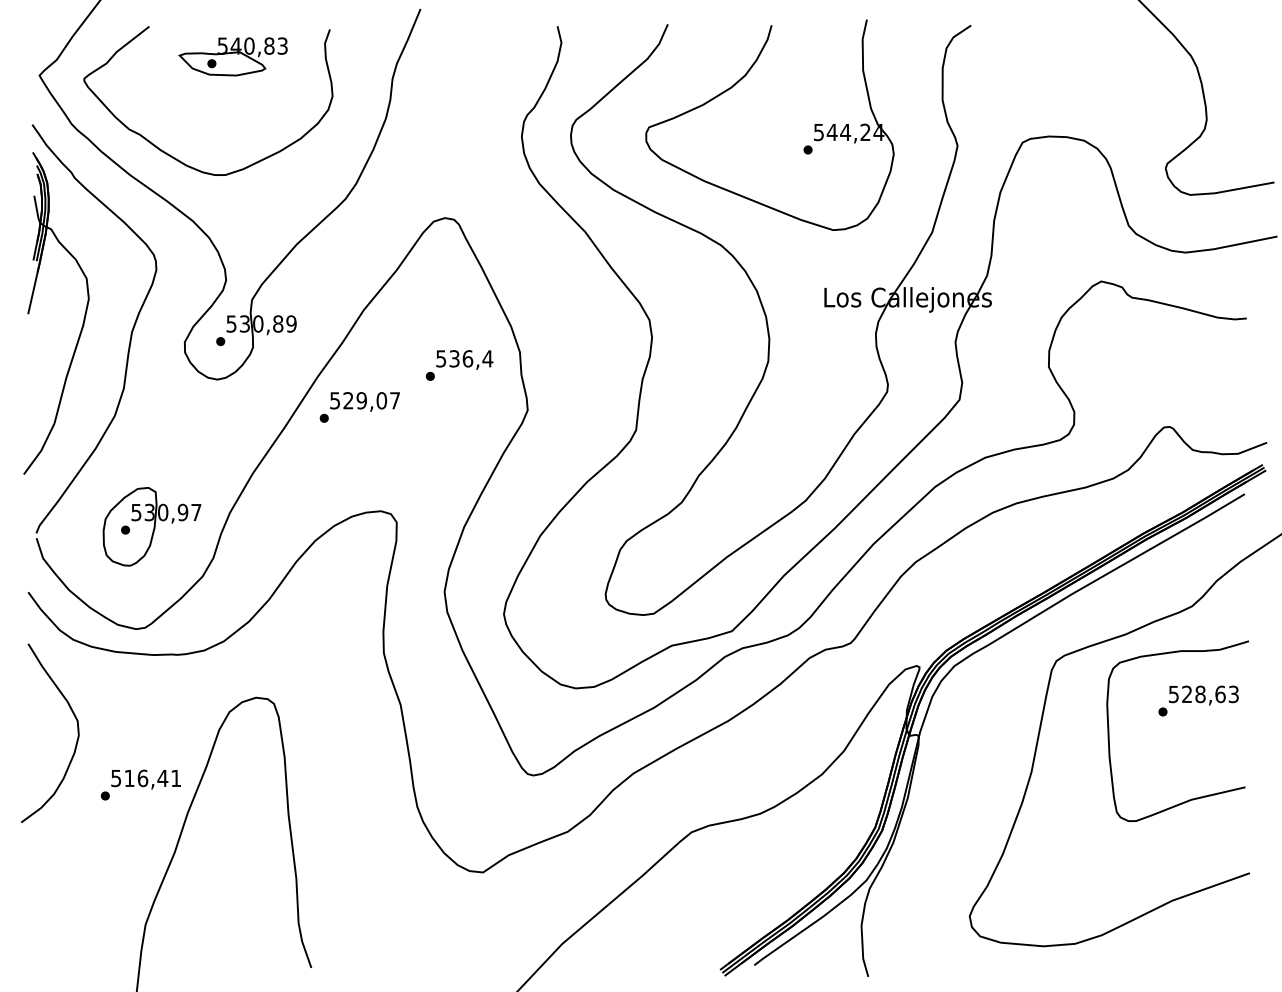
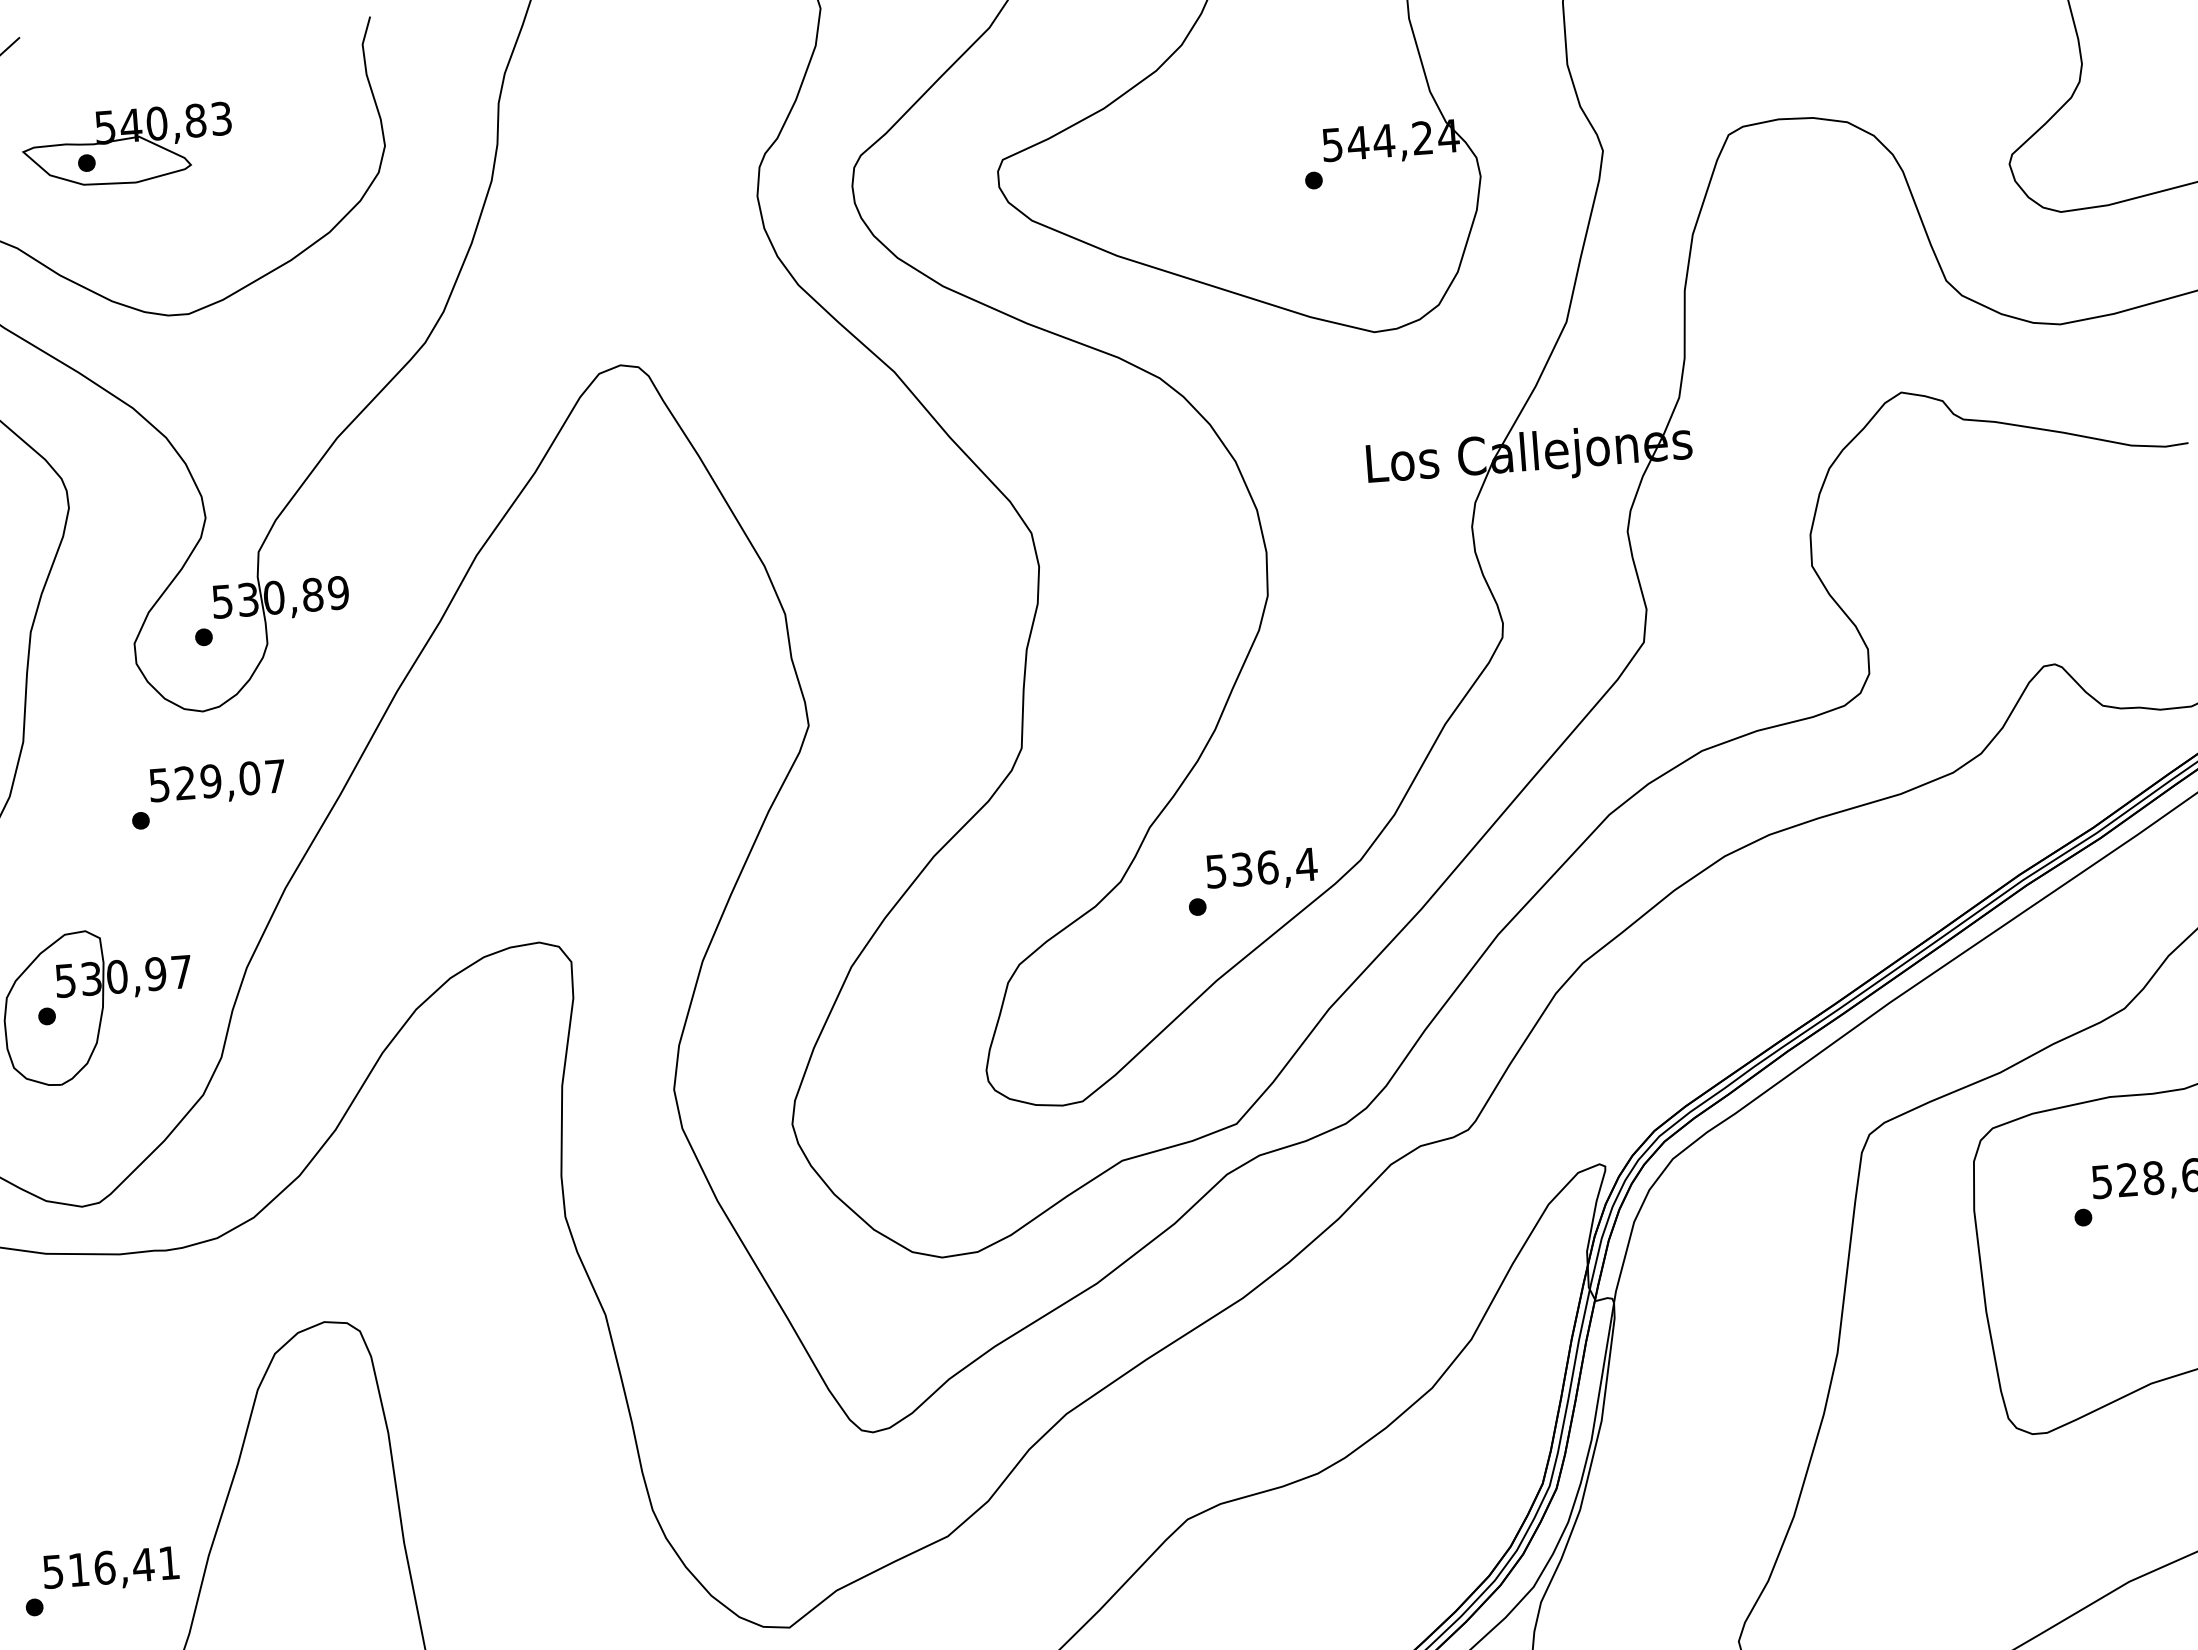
part: (232, 56) -> (125, 146), moved
text: (459, 365) -> (1252, 881), moved
text: (359, 407) -> (207, 794), moved
text: (140, 784) -> (101, 1580), moved

